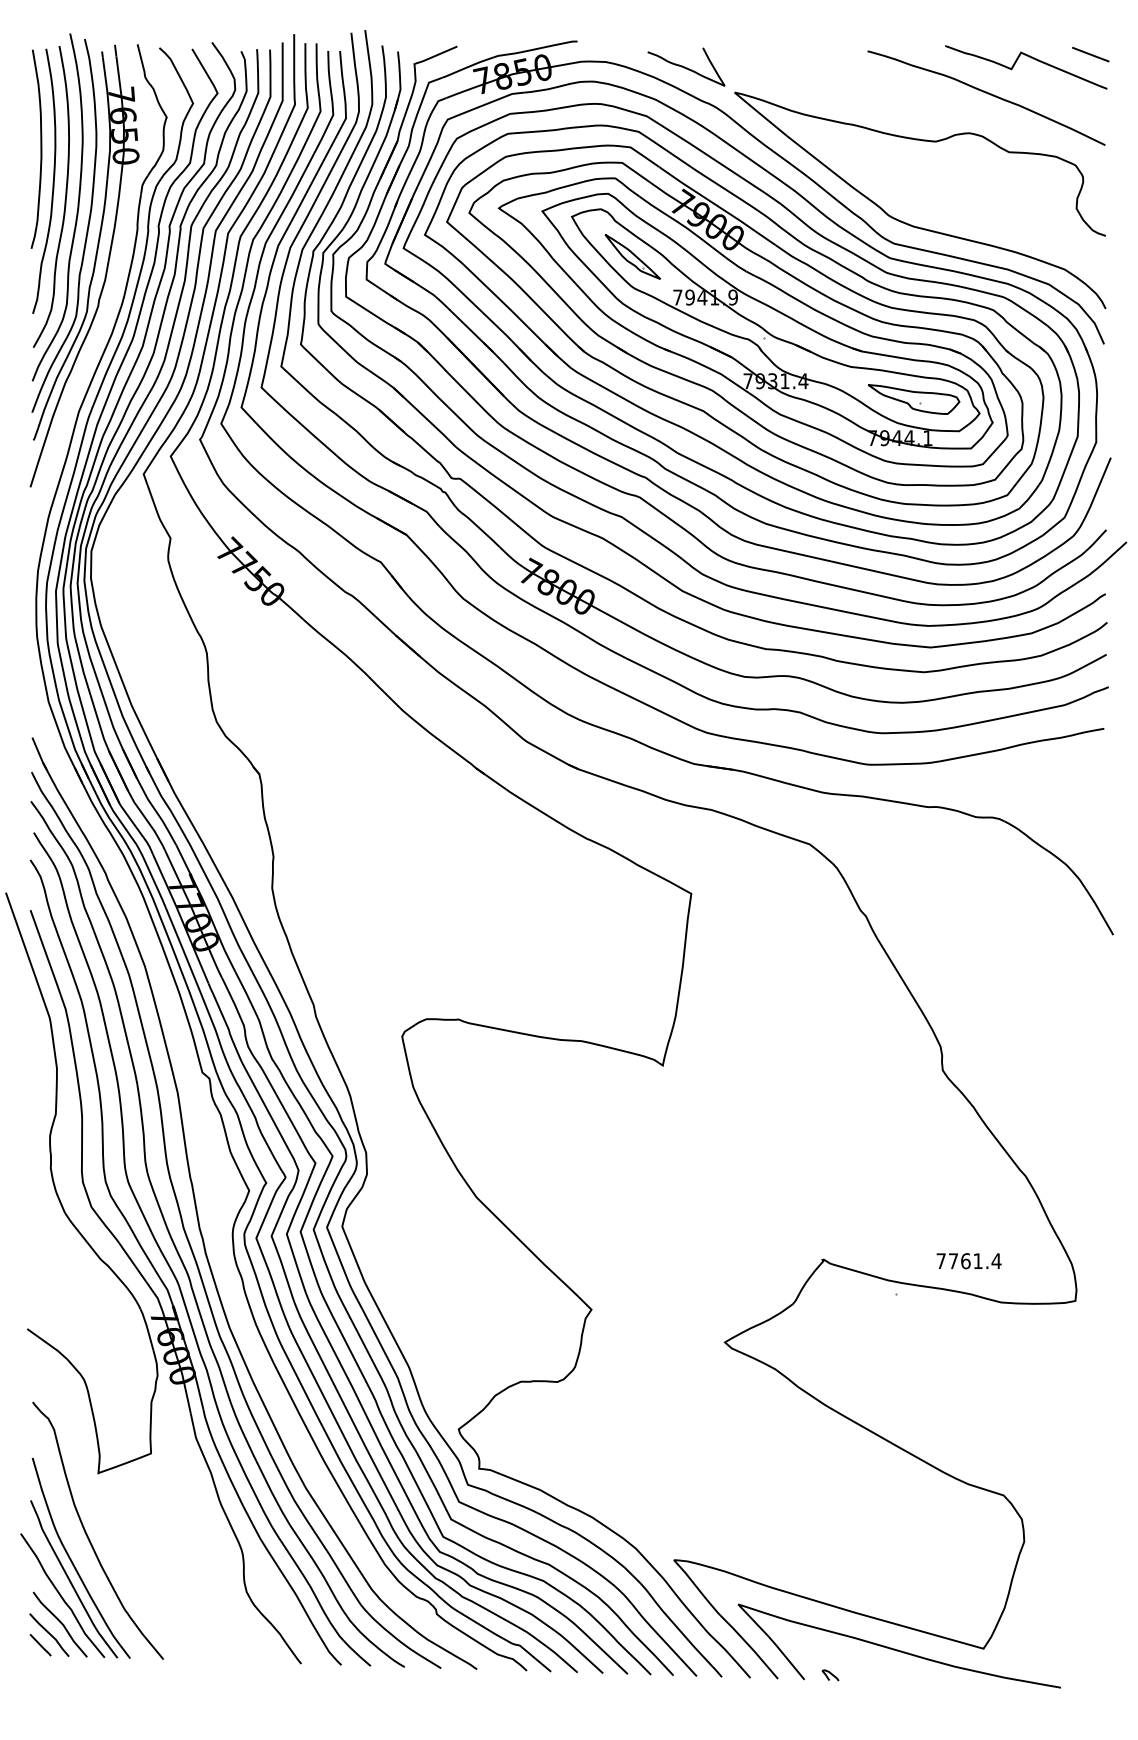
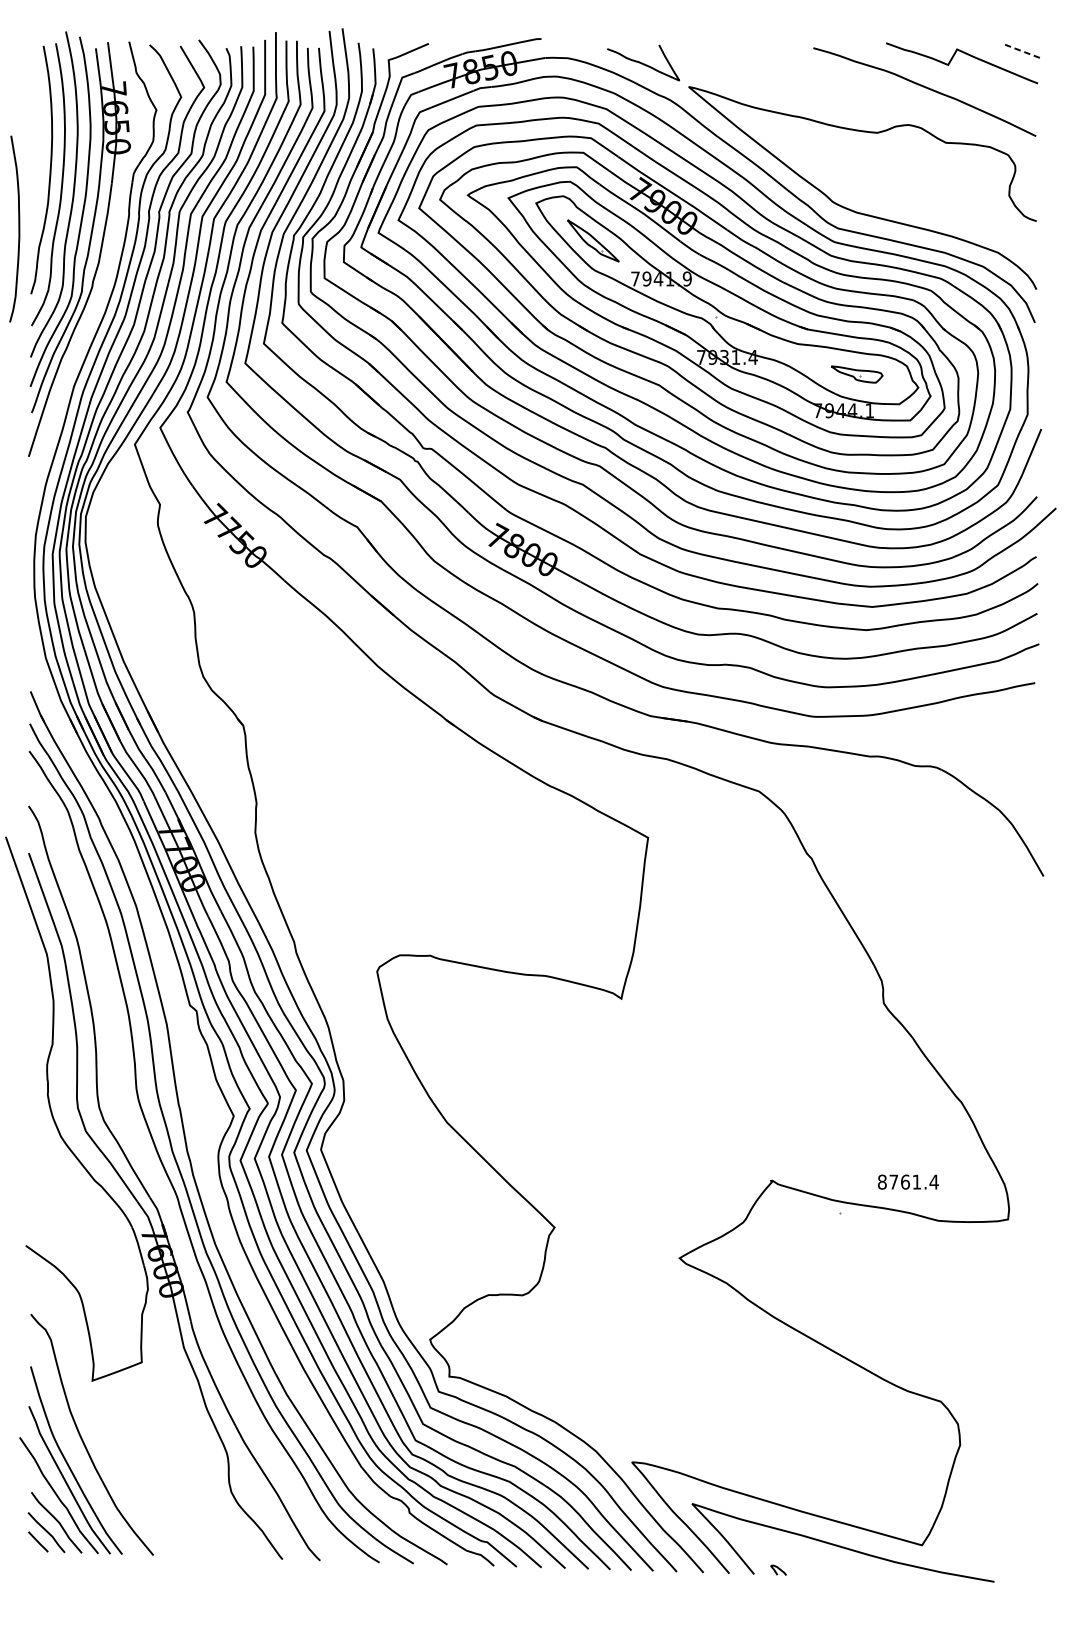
line: (1091, 54) -> (1023, 51), solid -> dashed
curve: (40, 148) -> (18, 228), moved
part: (914, 399) -> (857, 374), size x0.6
text: (940, 1261) -> (881, 1182), 7761.4 -> 8761.4
curve: (171, 1267) -> (160, 1188), removed

